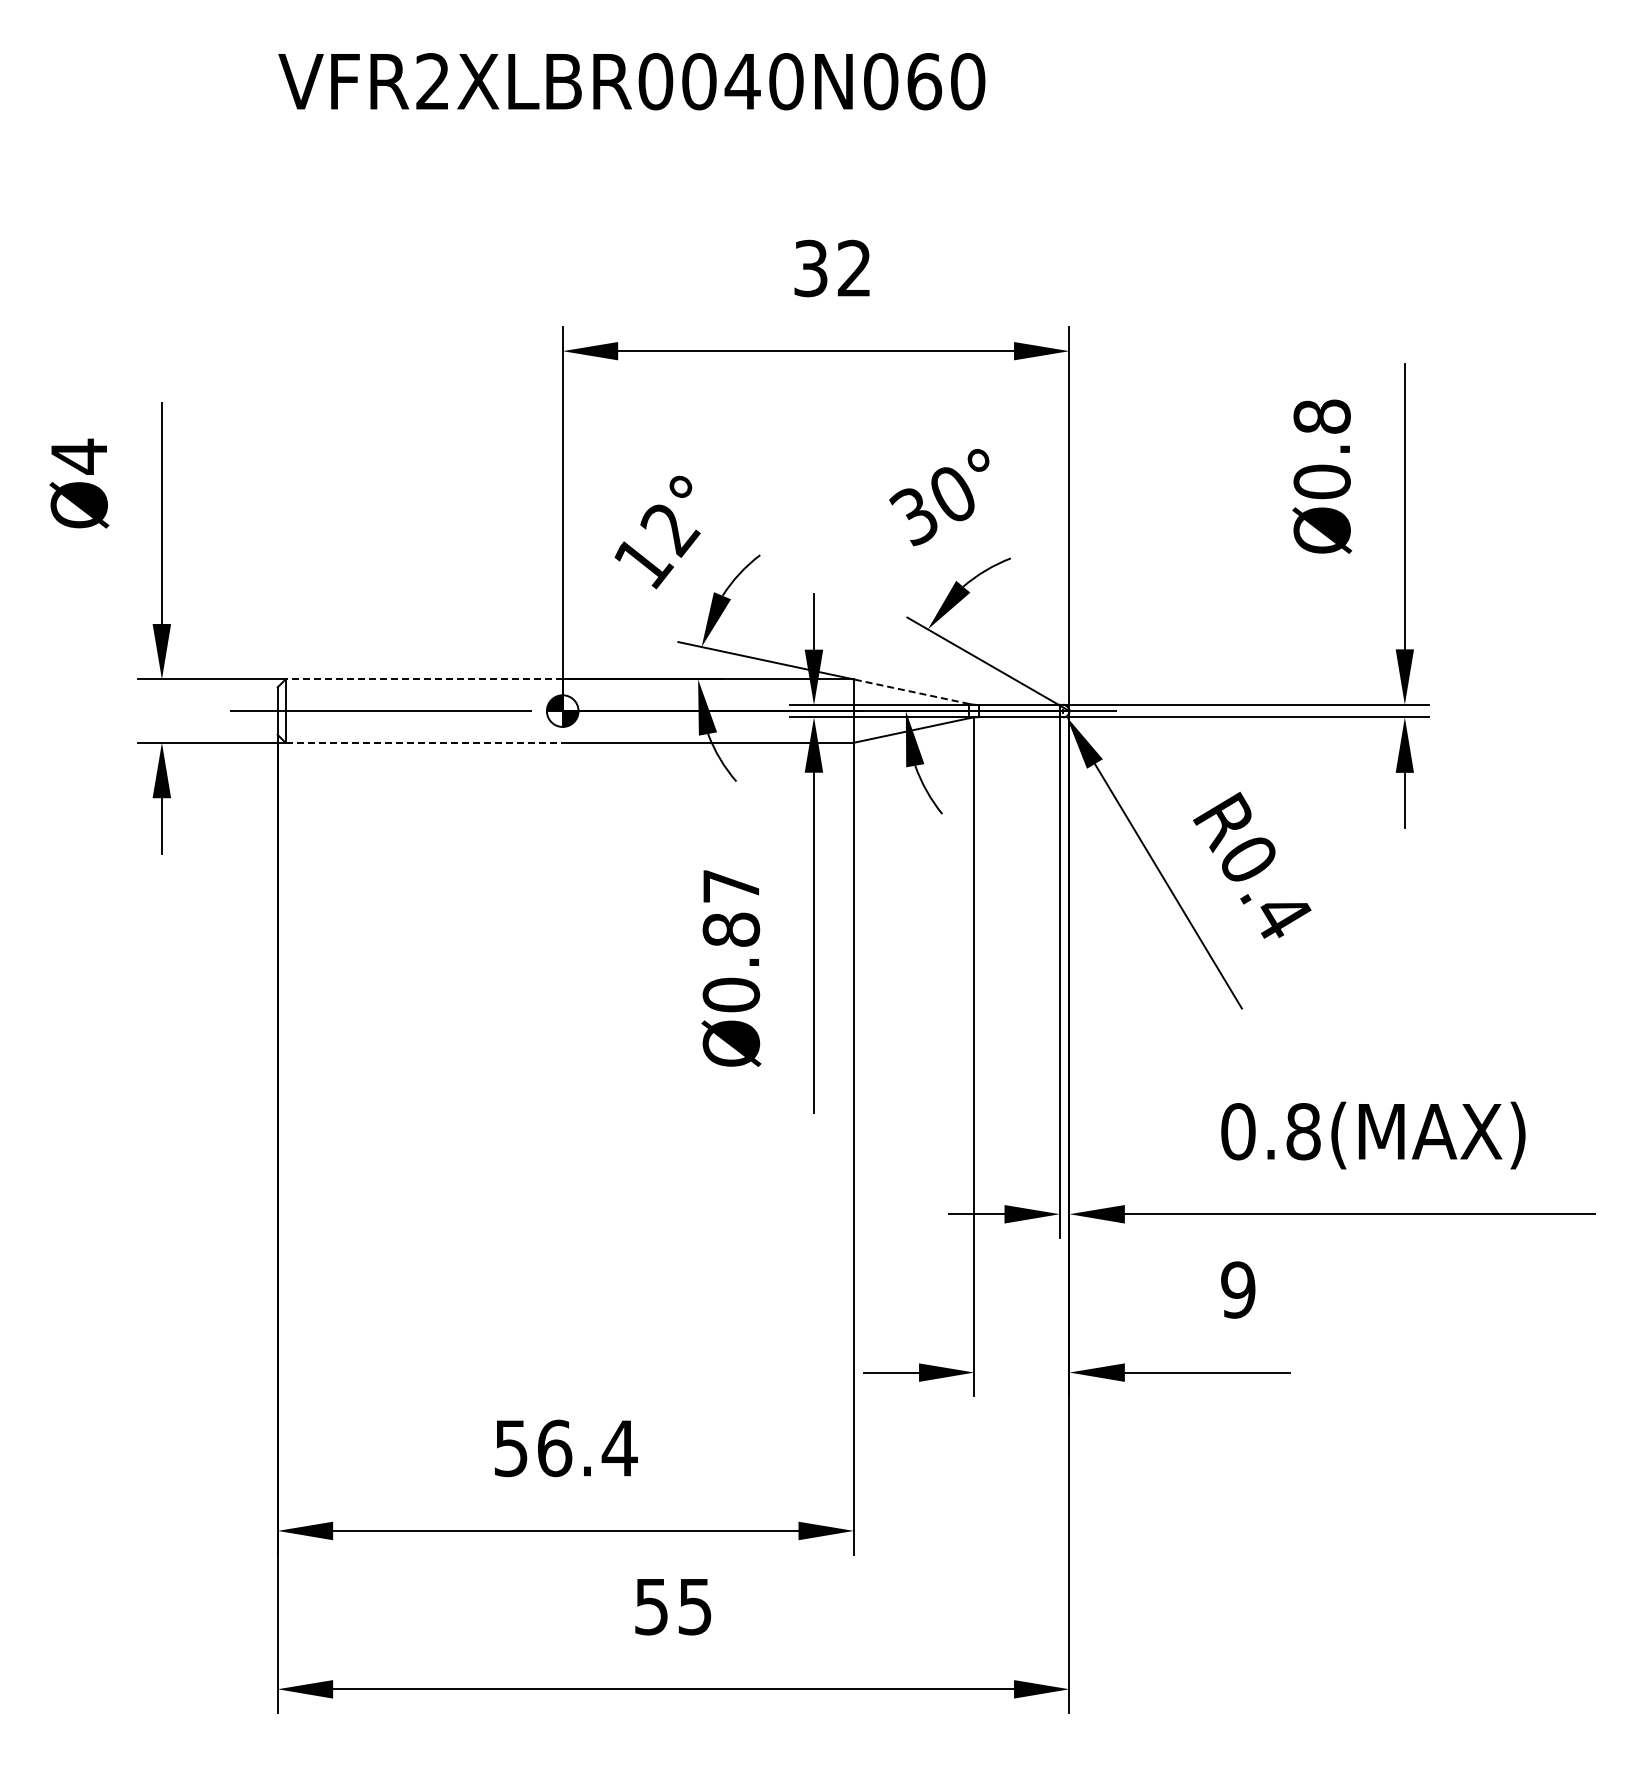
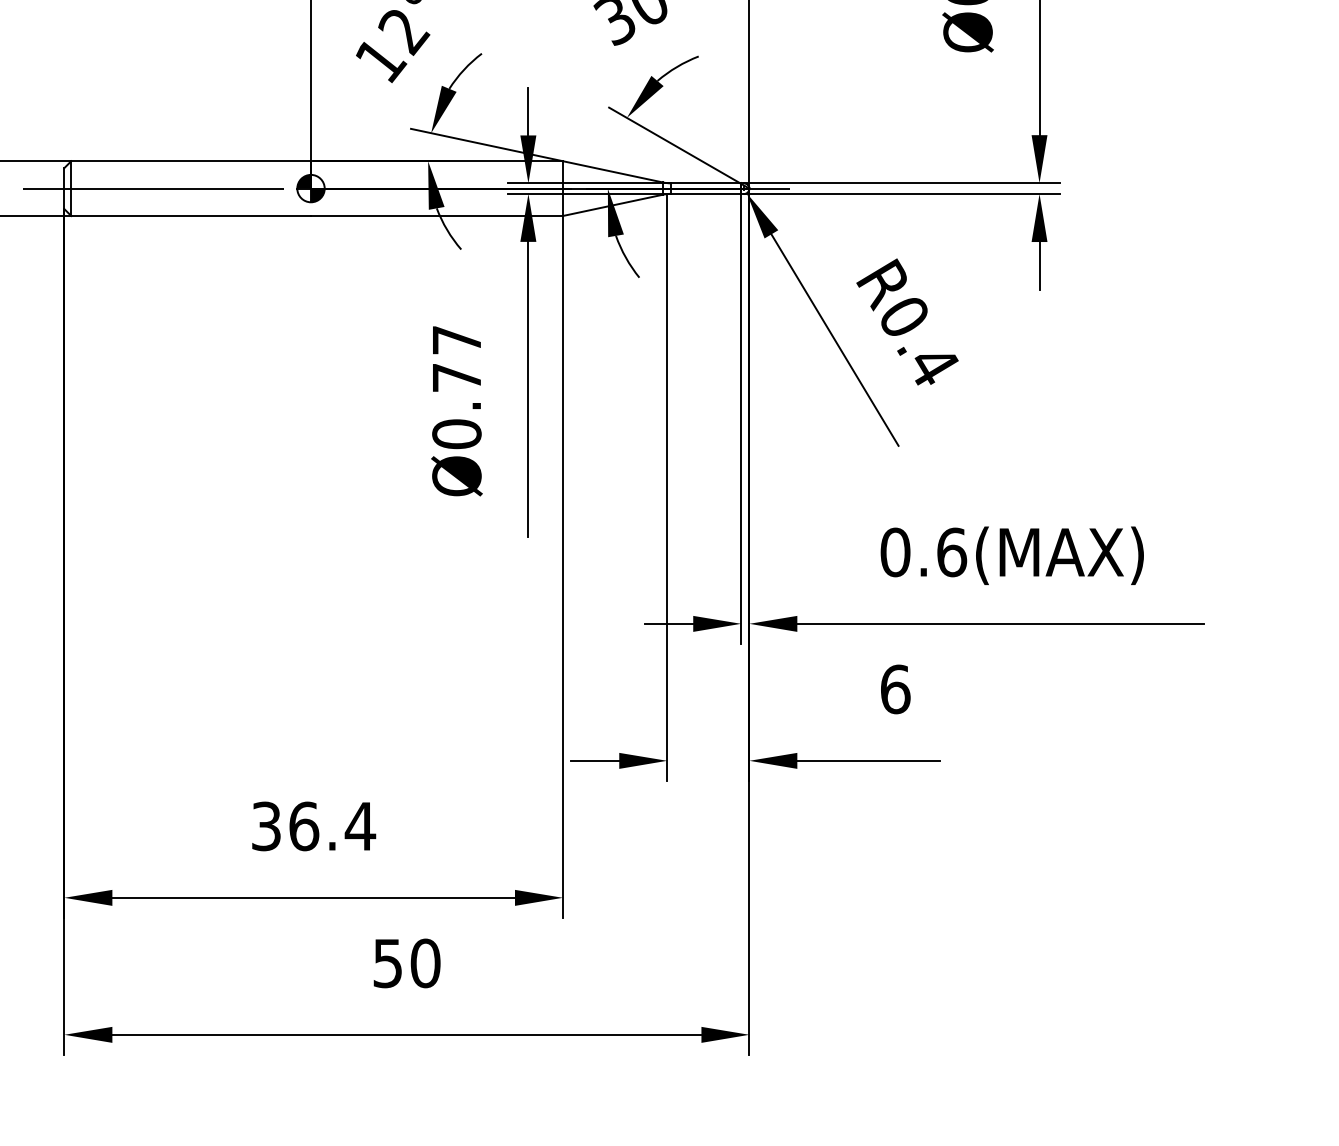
line: (424, 679) -> (191, 161), dashed -> solid
line: (911, 691) -> (612, 171), dashed -> solid
line: (424, 742) -> (191, 215), dashed -> solid
text: (731, 929) -> (457, 377), Ø0.87 -> Ø0.77
text: (1303, 1131) -> (951, 552), 0.8(MAX) -> 0.6(MAX)
text: (1238, 1289) -> (895, 688), 9 -> 6
text: (511, 1447) -> (266, 825), 56.4 -> 36.4
text: (695, 1606) -> (425, 963), 55 -> 50

